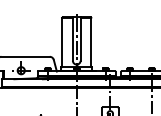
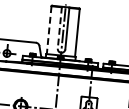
line: (72, 39) -> (59, 28), solid -> dashed
line: (62, 42) -> (49, 30), solid -> dashed

